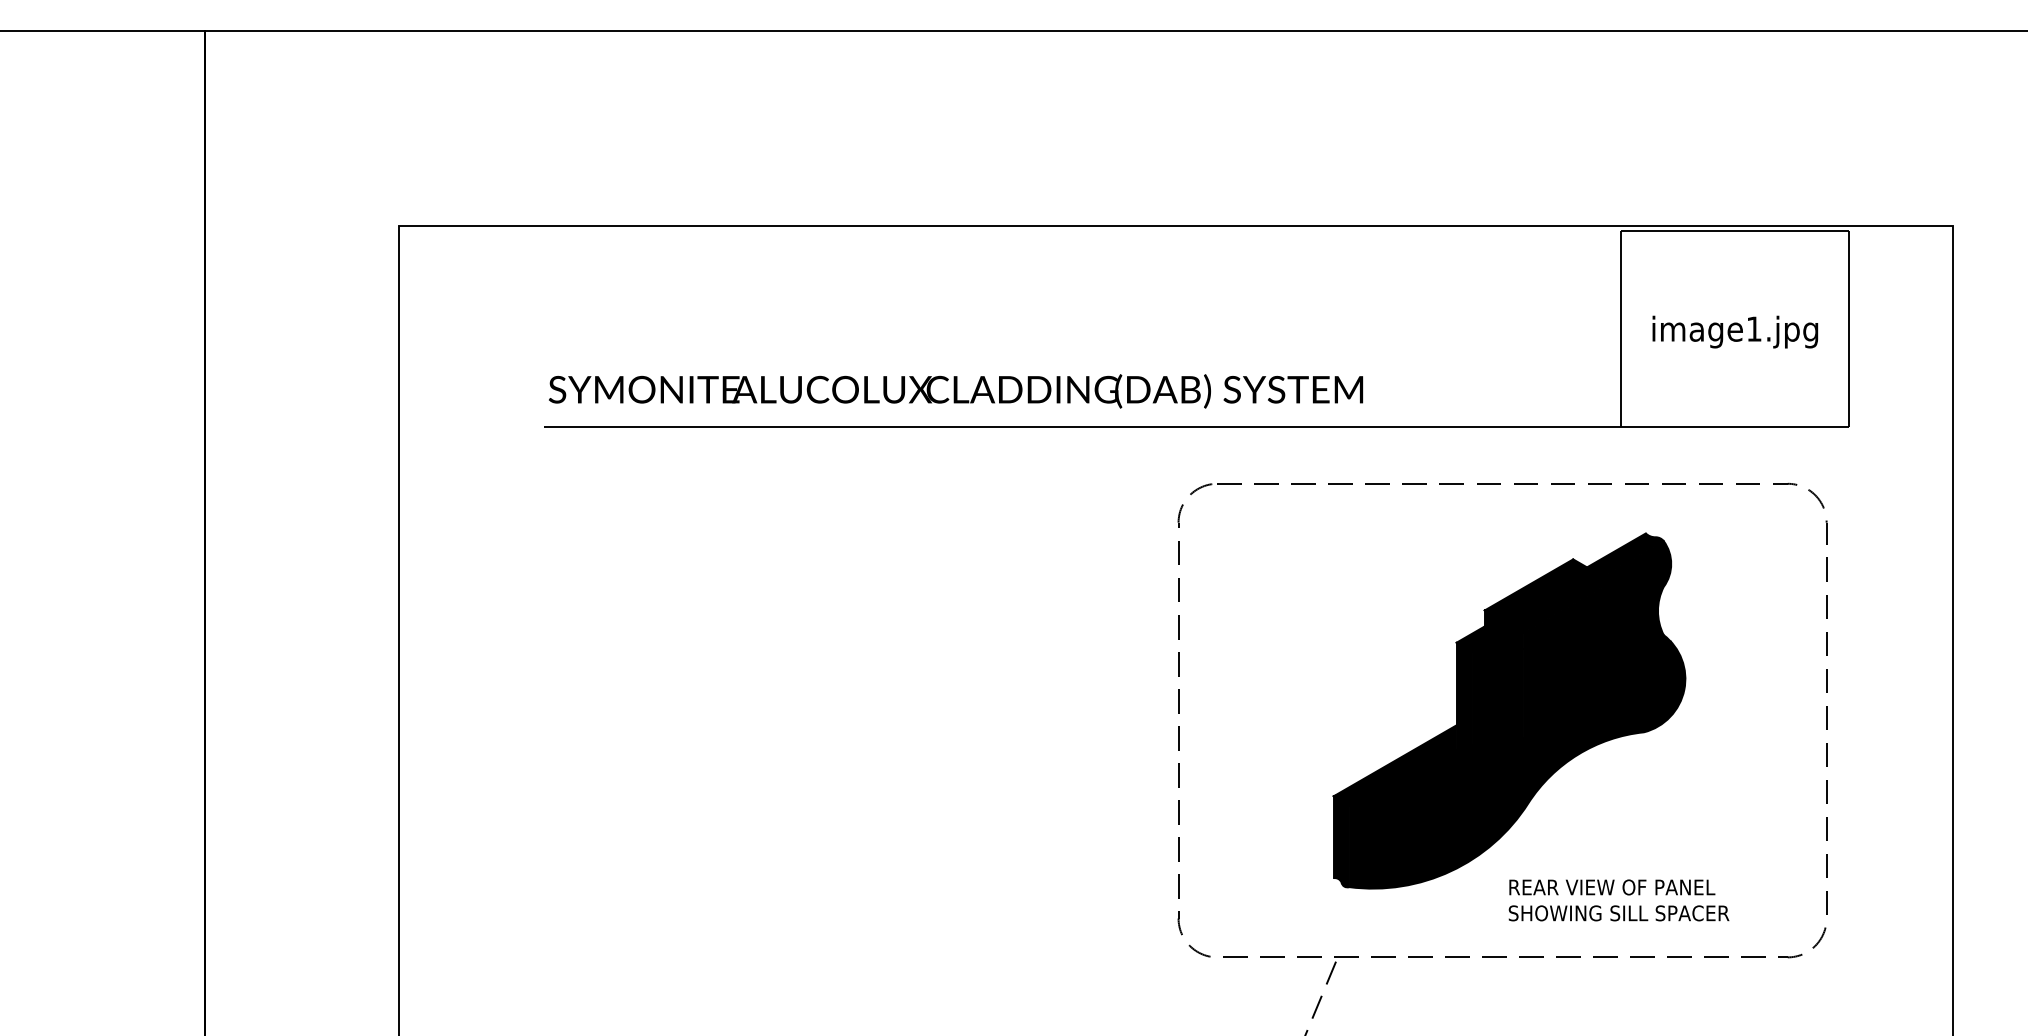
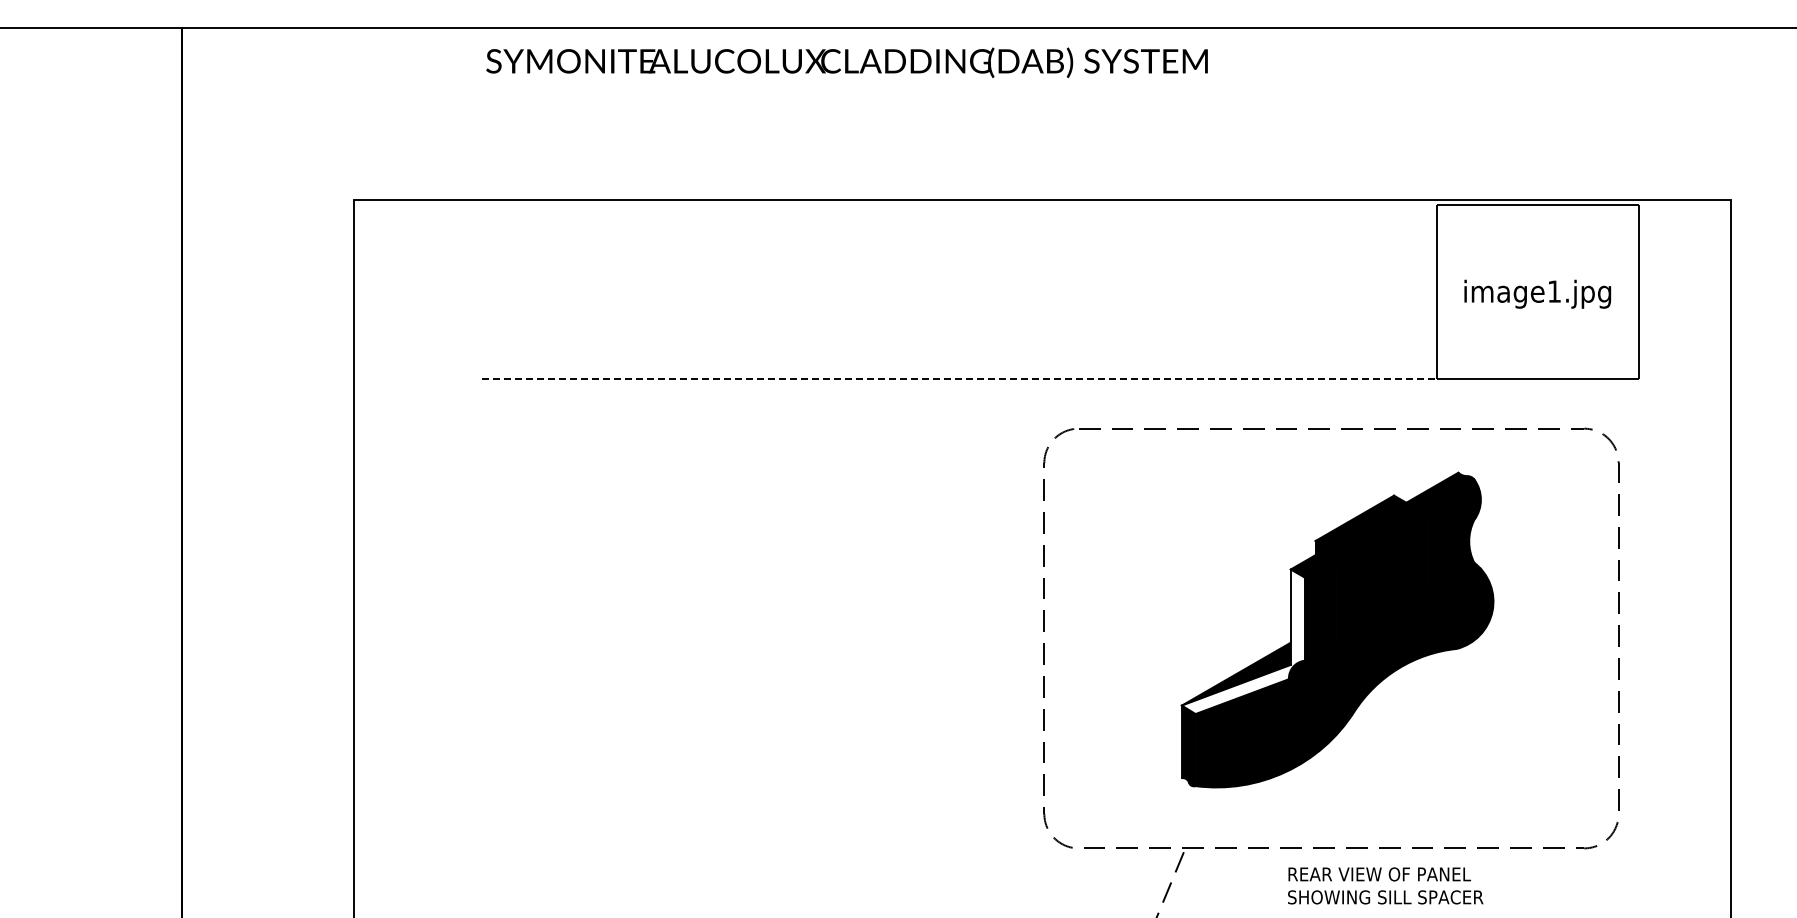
text: (955, 391) -> (846, 62), moved
line: (1082, 427) -> (959, 378), solid -> dashed
fill: (1402, 723) -> (1242, 641), removed
text: (1618, 899) -> (1385, 885), moved

